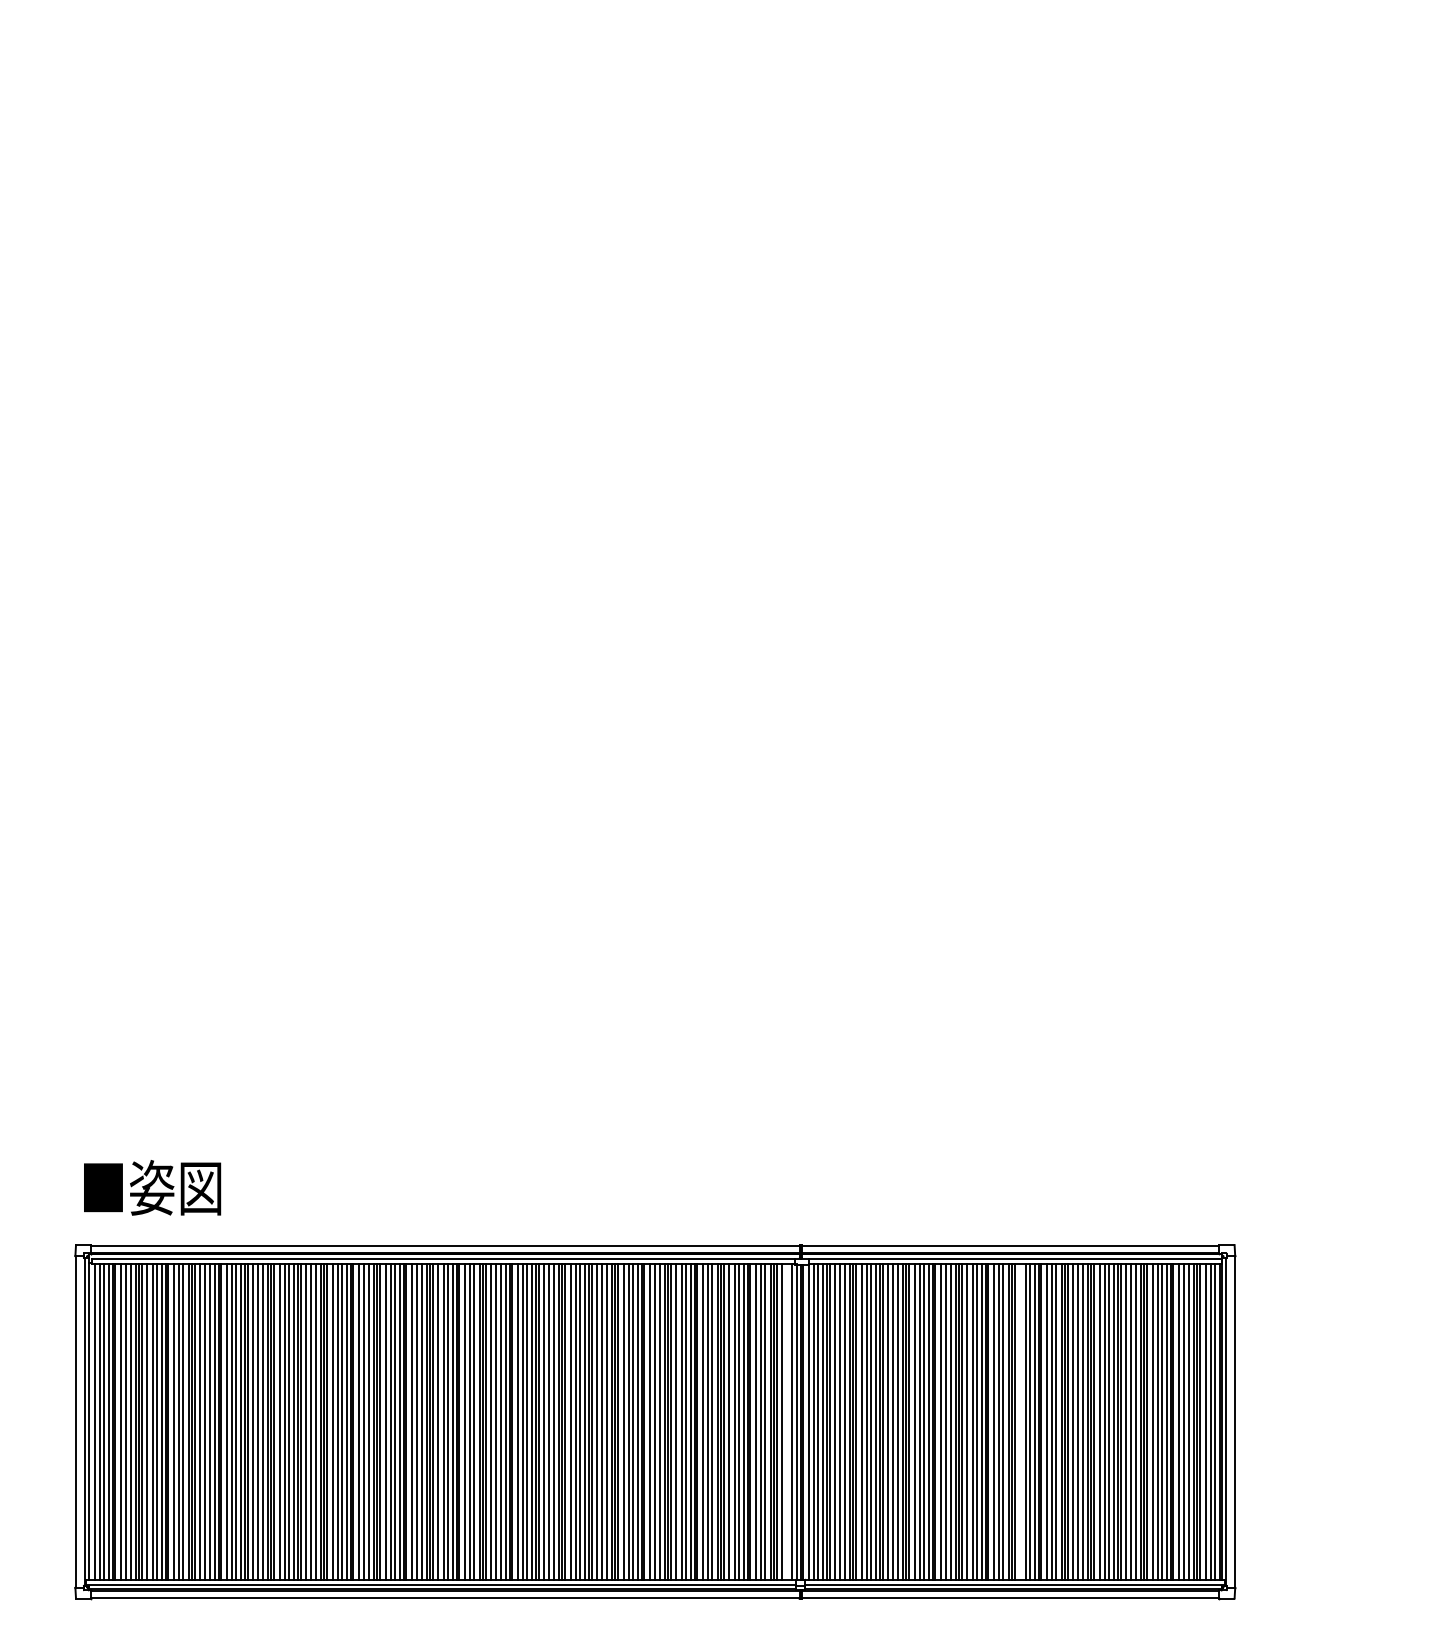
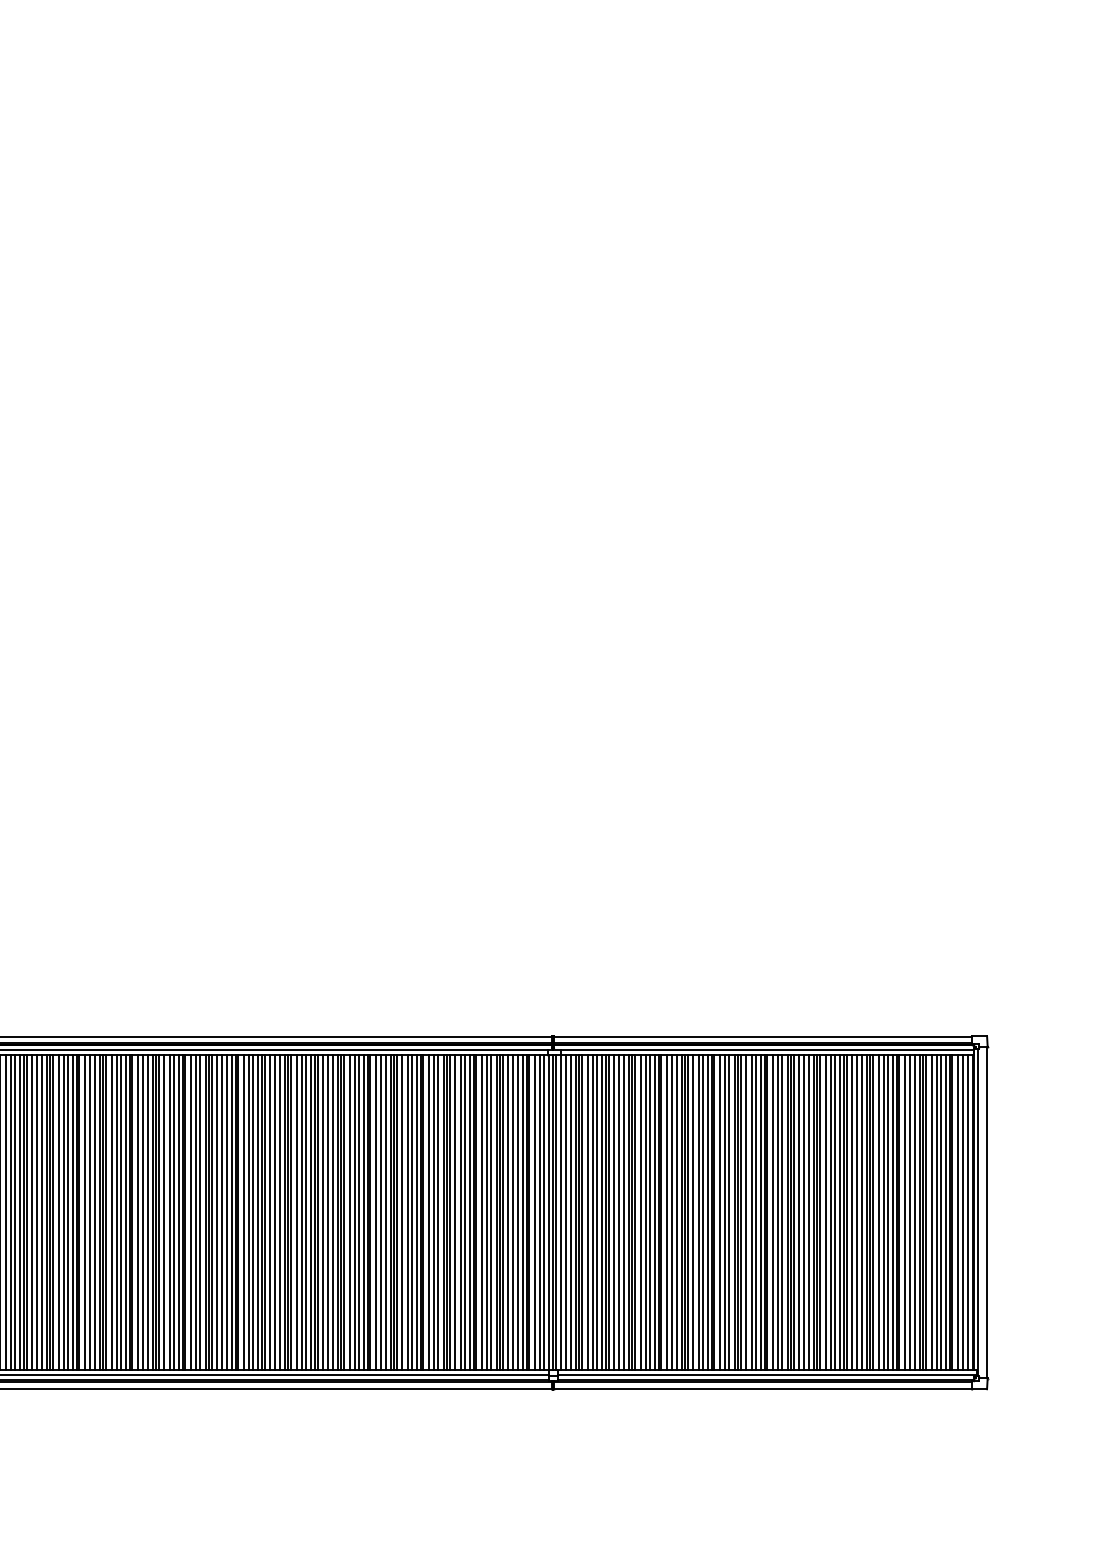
line: (787, 1421) -> (539, 1212), added
line: (1020, 1421) -> (772, 1212), added

